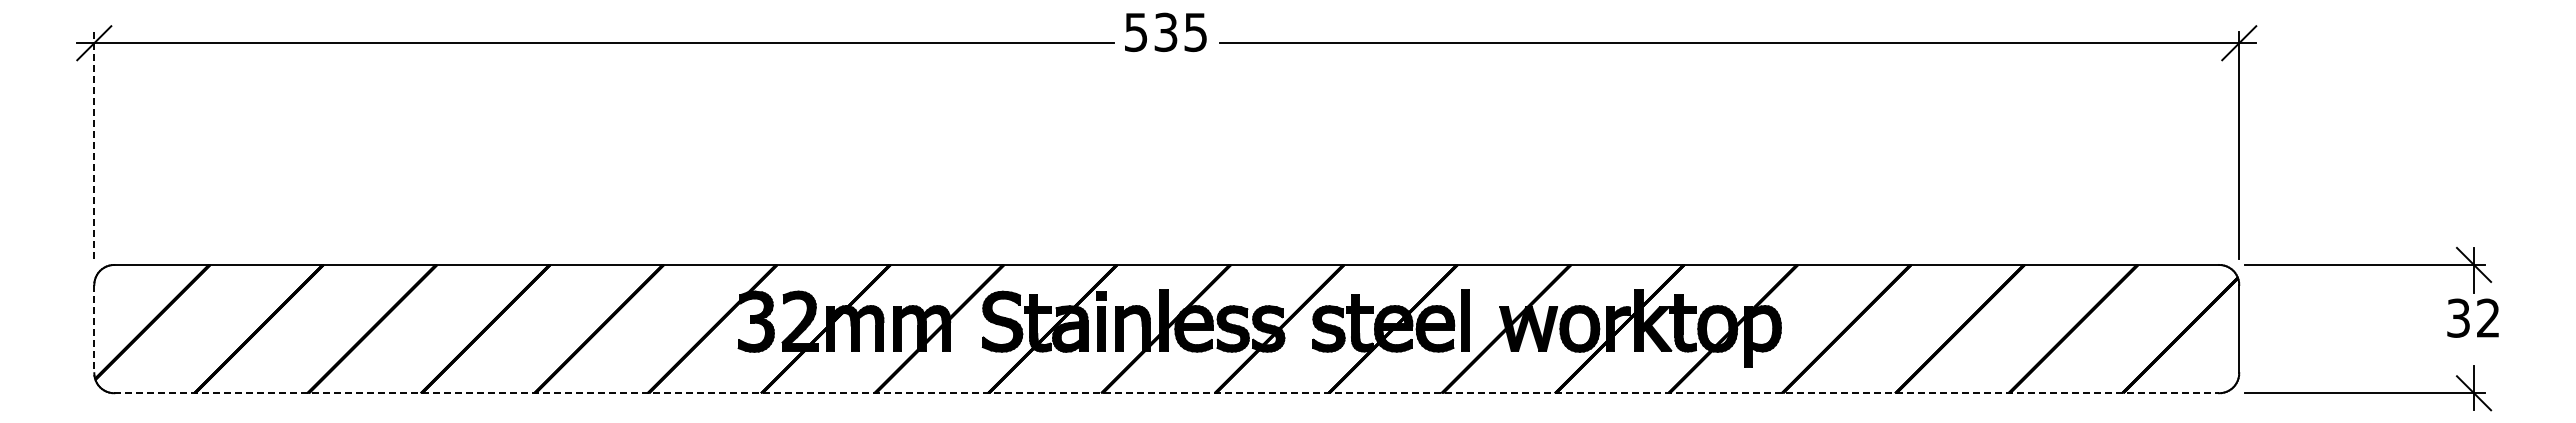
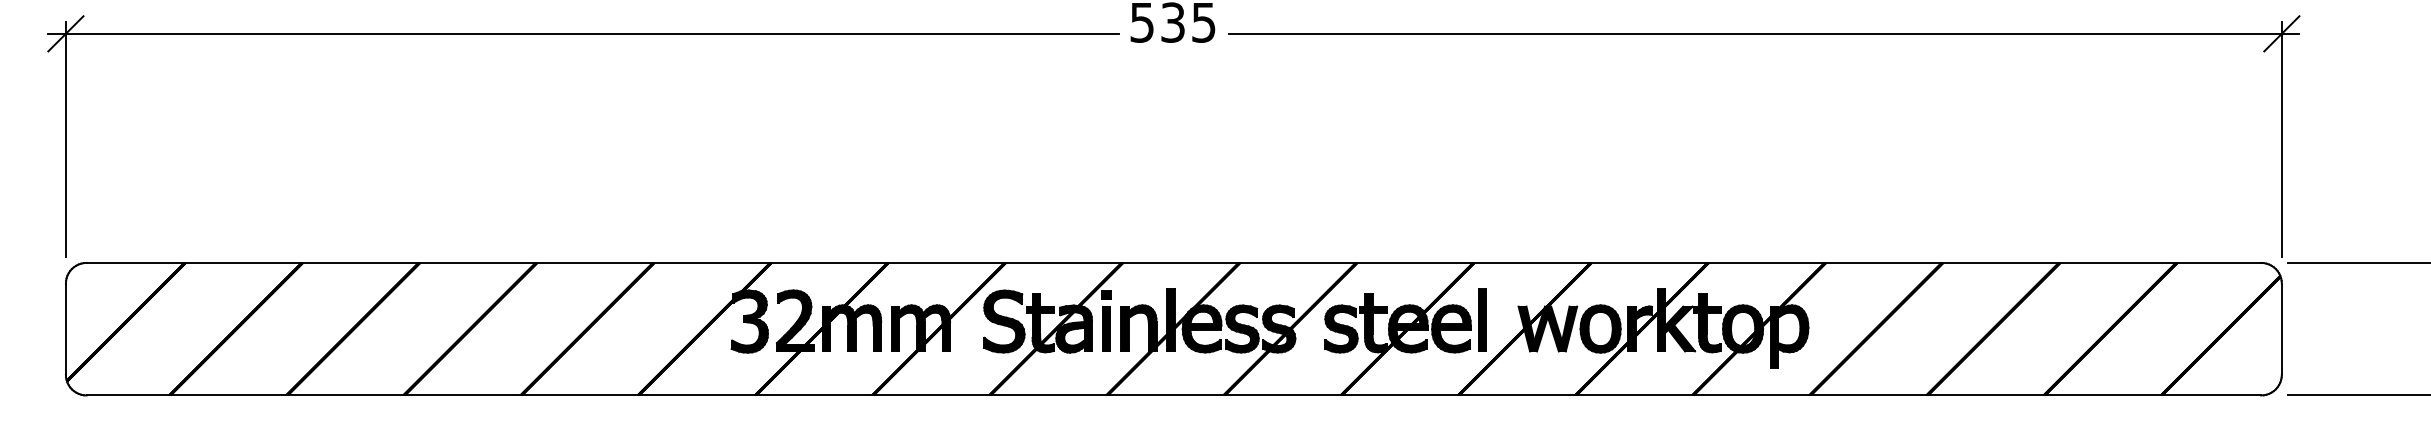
line: (94, 145) -> (66, 139), dashed -> solid
line: (94, 329) -> (66, 329), dashed -> solid
line: (1167, 393) -> (1174, 395), dashed -> solid

